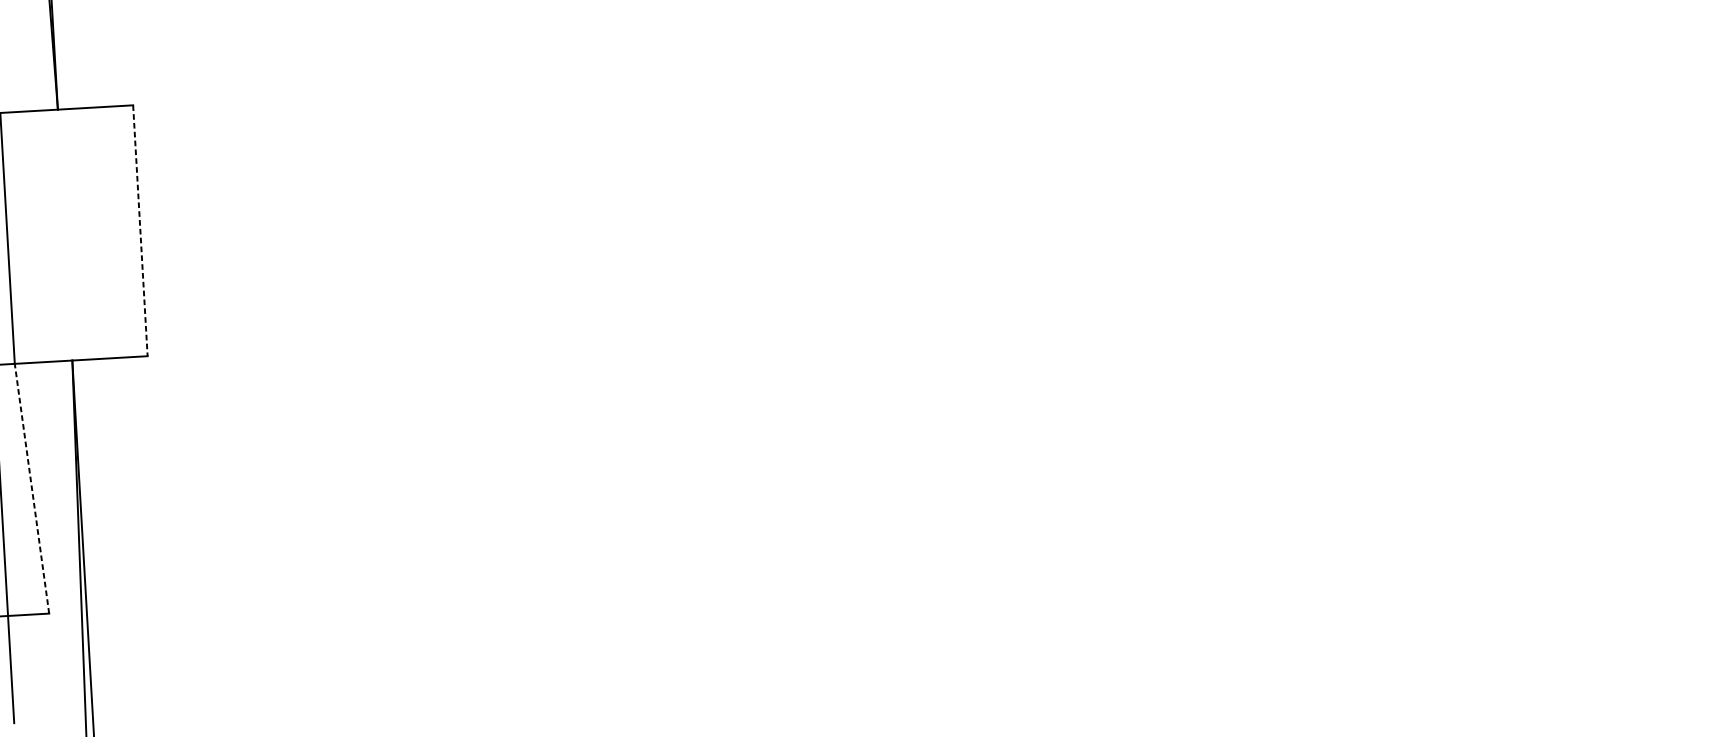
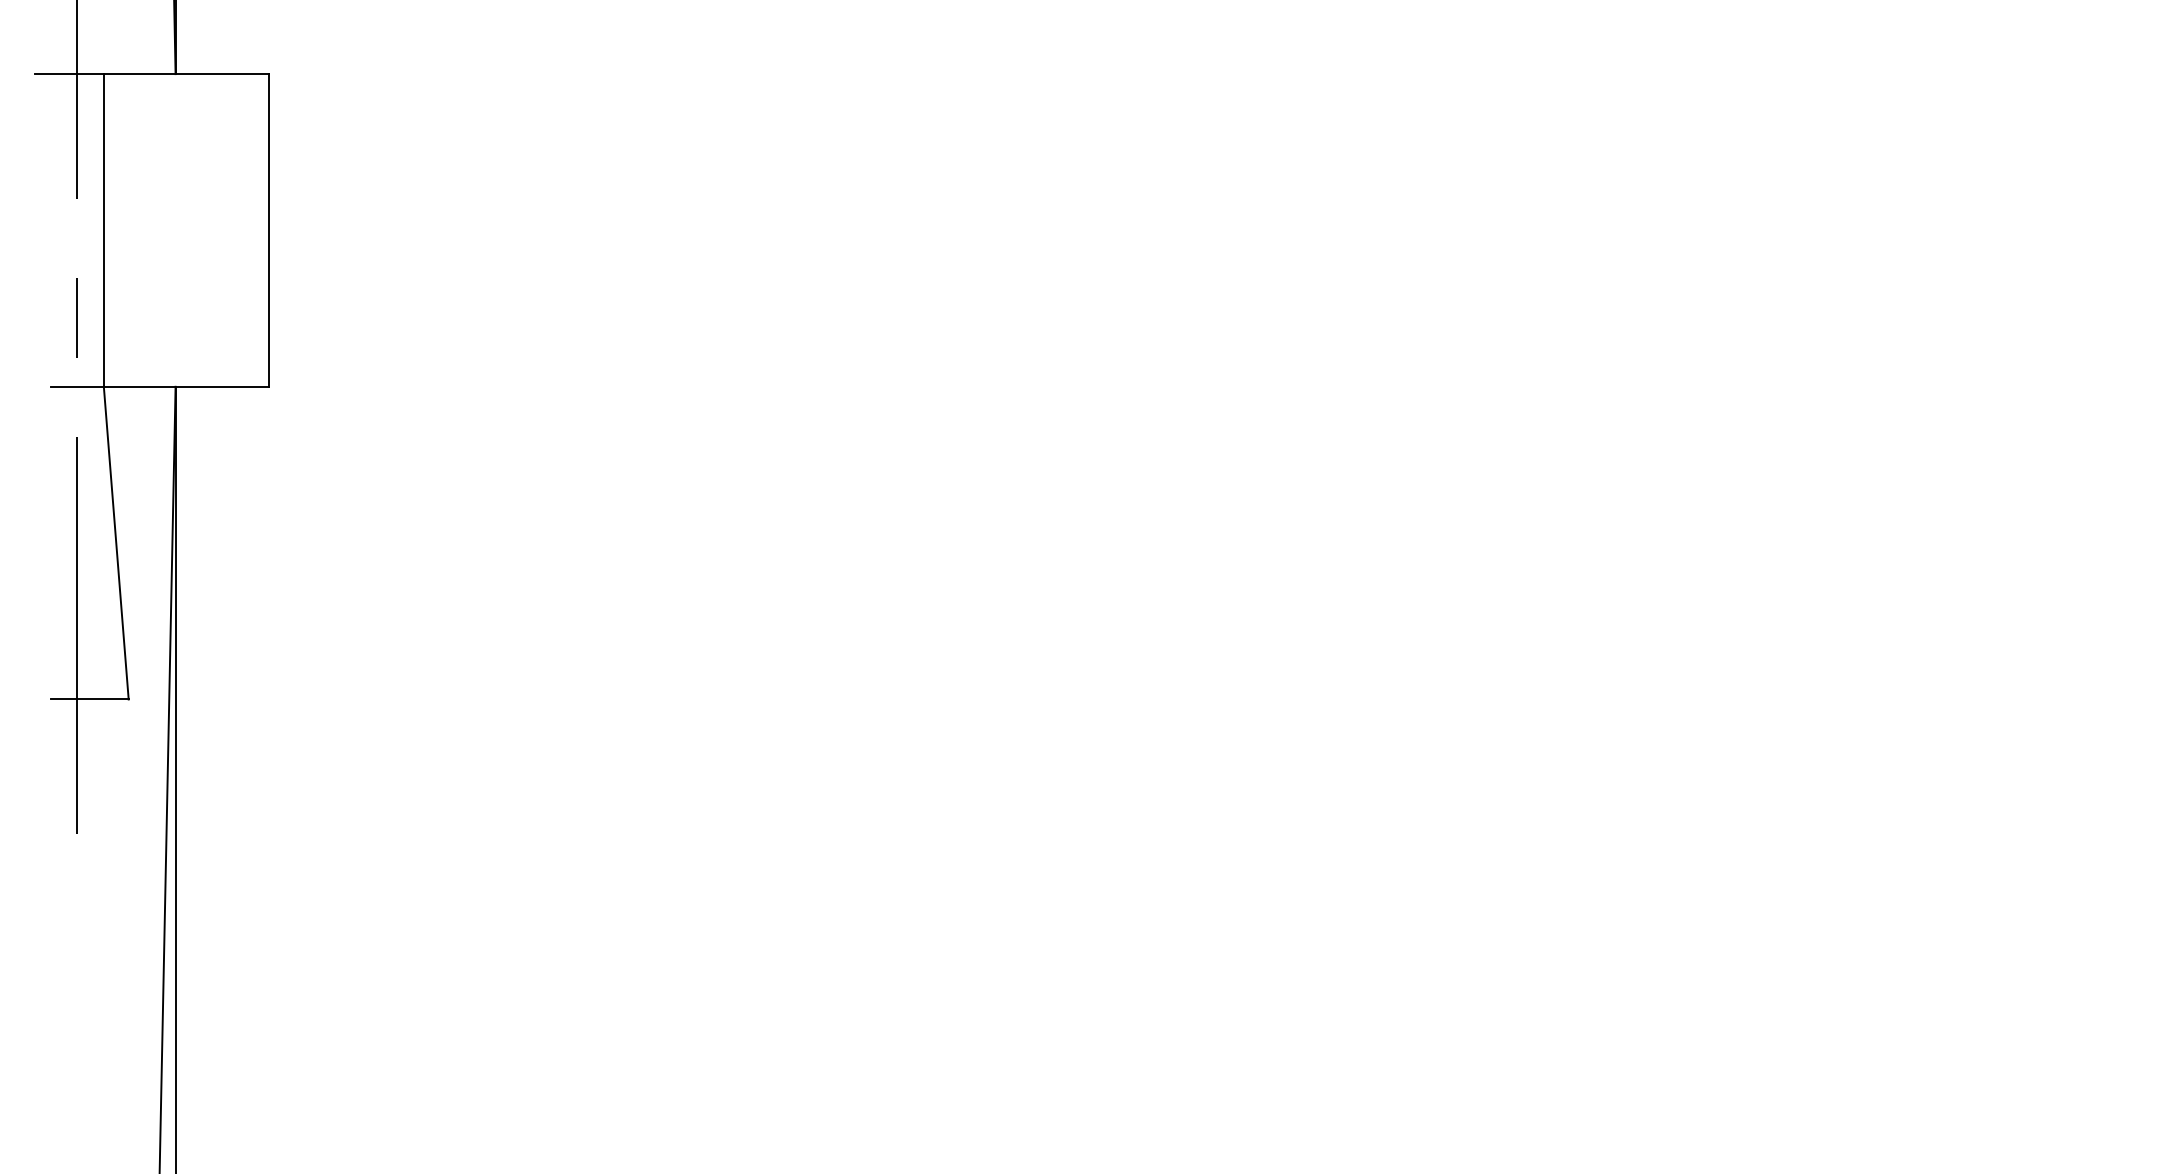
line: (140, 230) -> (269, 230), dashed -> solid
line: (32, 489) -> (116, 543), dashed -> solid

